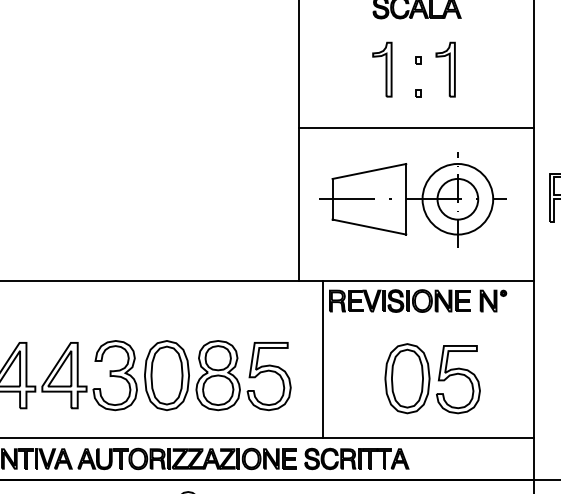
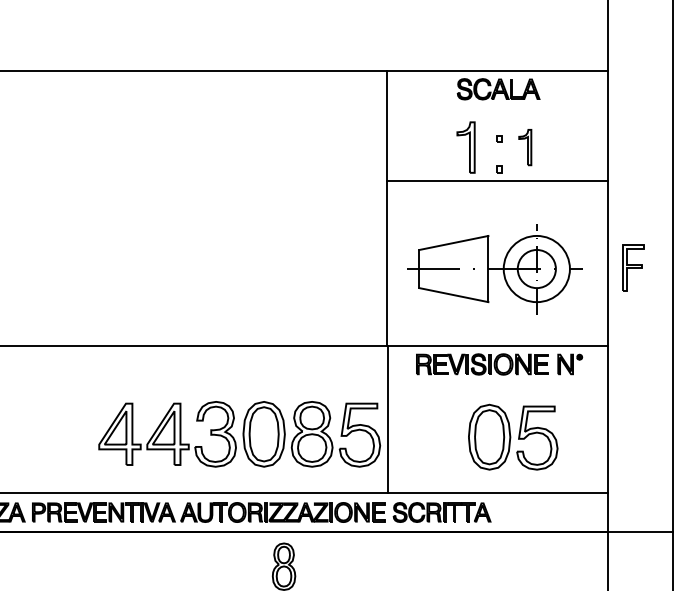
part: (444, 69) -> (524, 147), size x0.7
line: (415, 127) -> (497, 180), moved
line: (323, 358) -> (387, 418), moved

